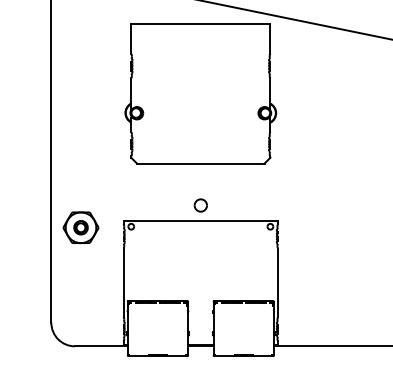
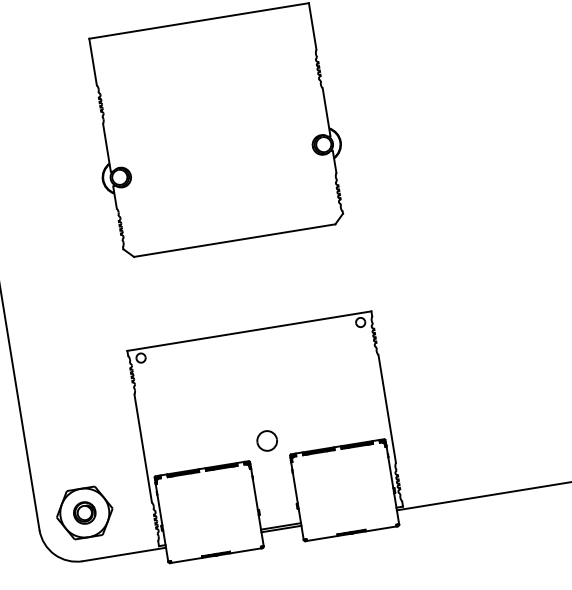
part: (200, 205) -> (266, 441), moved
part: (80, 227) -> (83, 512), moved

